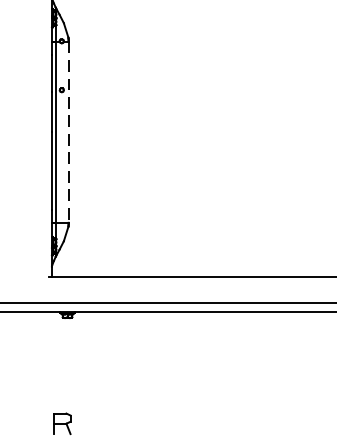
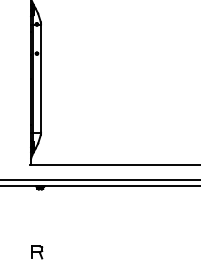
line: (69, 132) -> (41, 78), dashed -> solid

